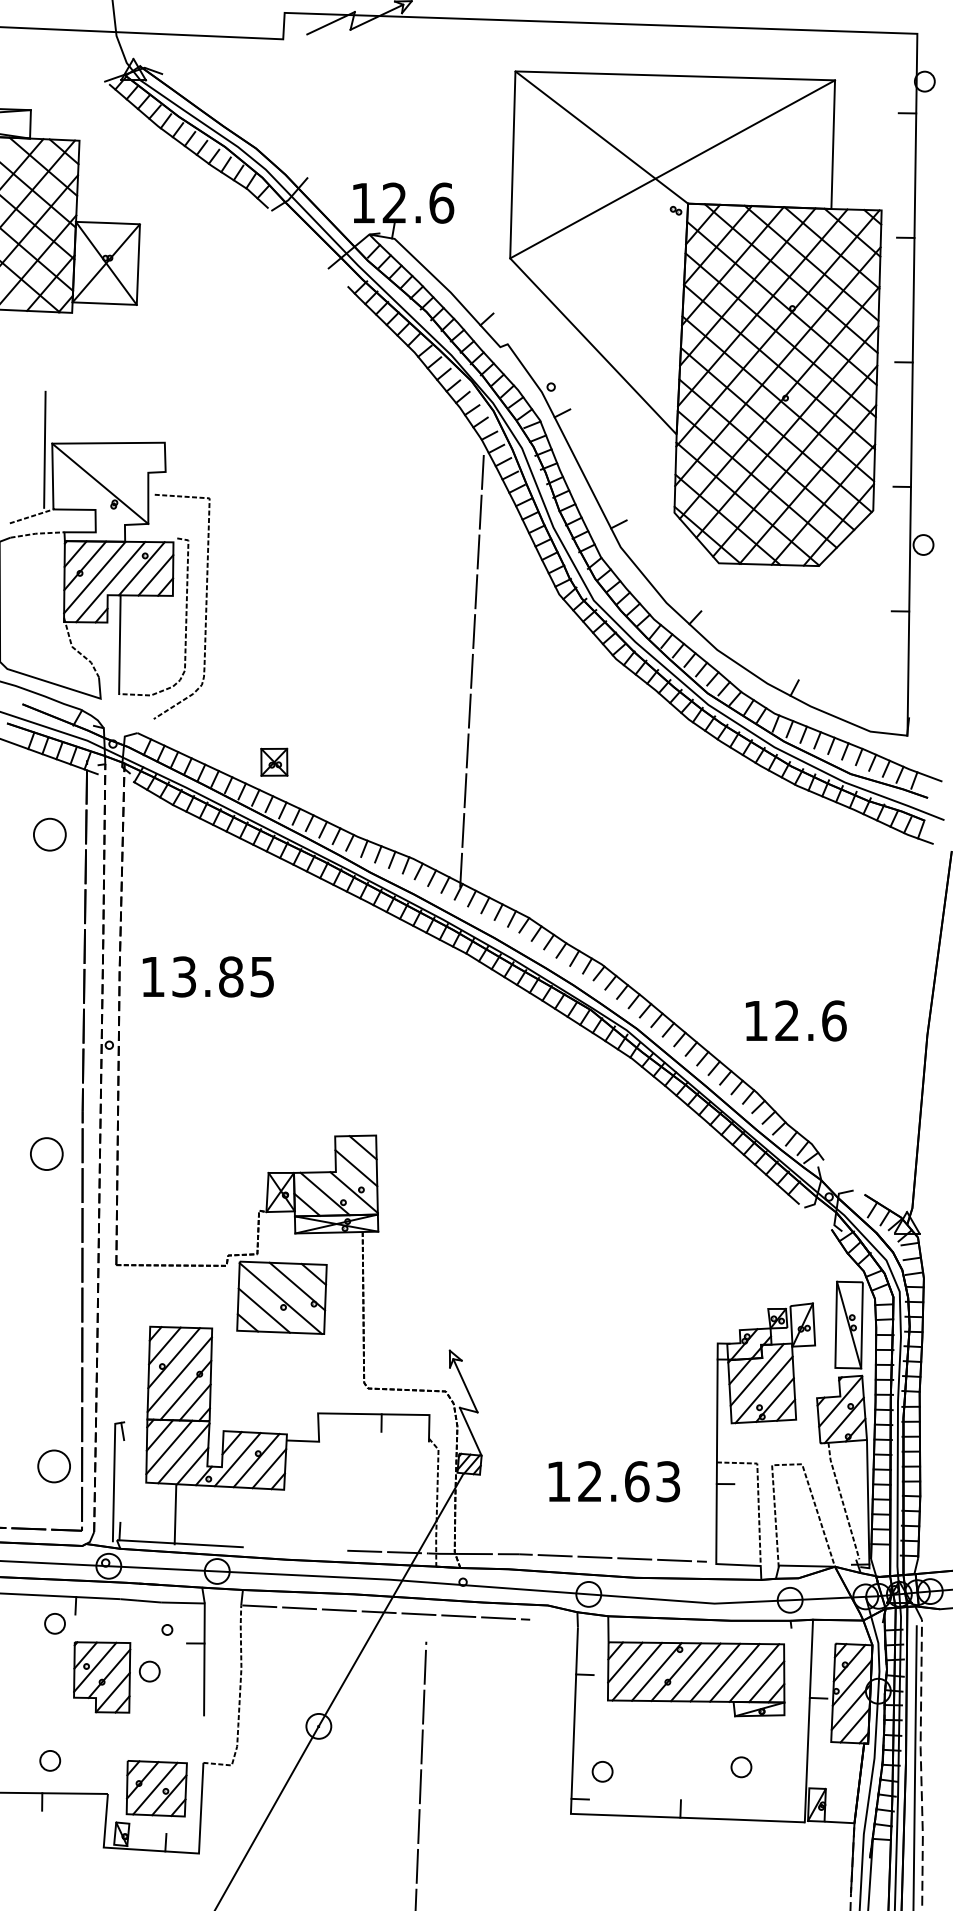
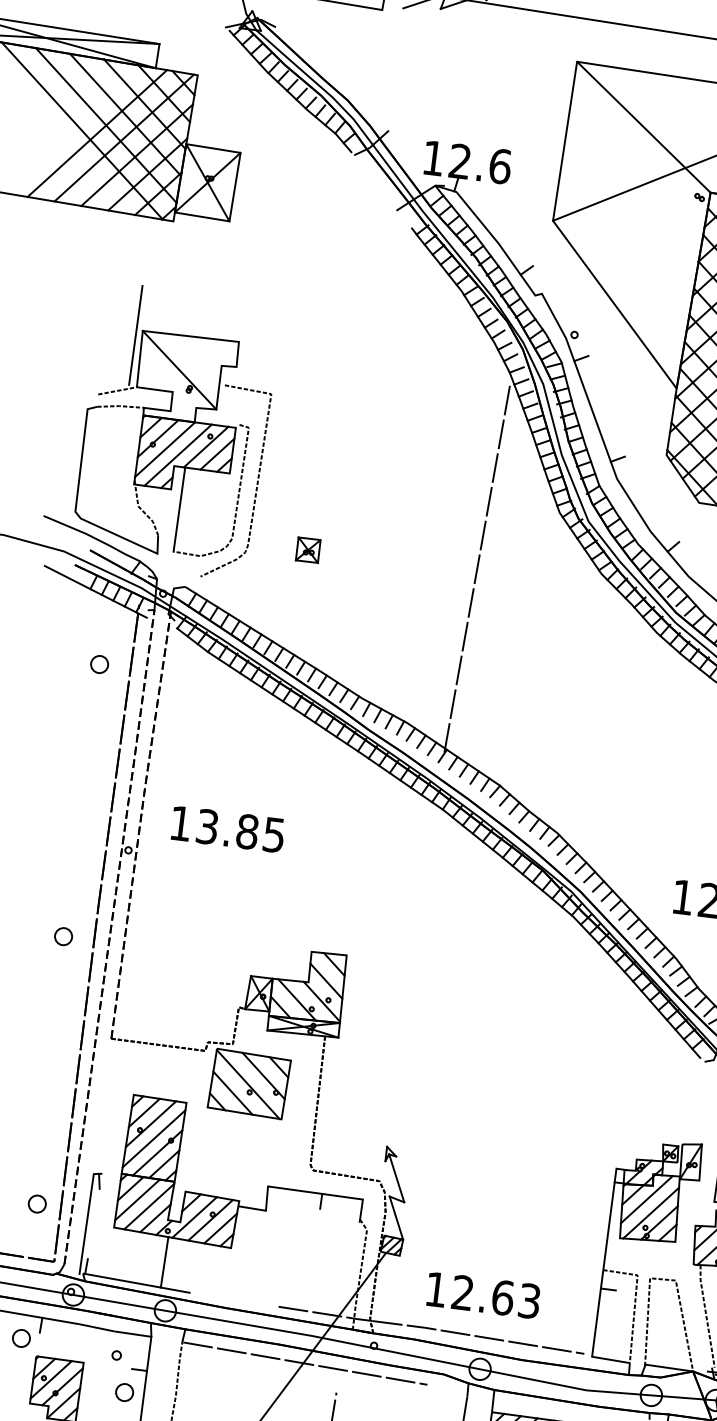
part: (274, 761) -> (308, 549), moved
part: (49, 834) -> (99, 664), size x0.62
text: (207, 976) -> (227, 828), moved
part: (46, 1153) -> (63, 936), size x0.62
part: (54, 1466) -> (37, 1204), size x0.62
text: (614, 1481) -> (483, 1295), moved
line: (175, 1514) -> (164, 1262), moved
part: (149, 1671) -> (124, 1392), moved

